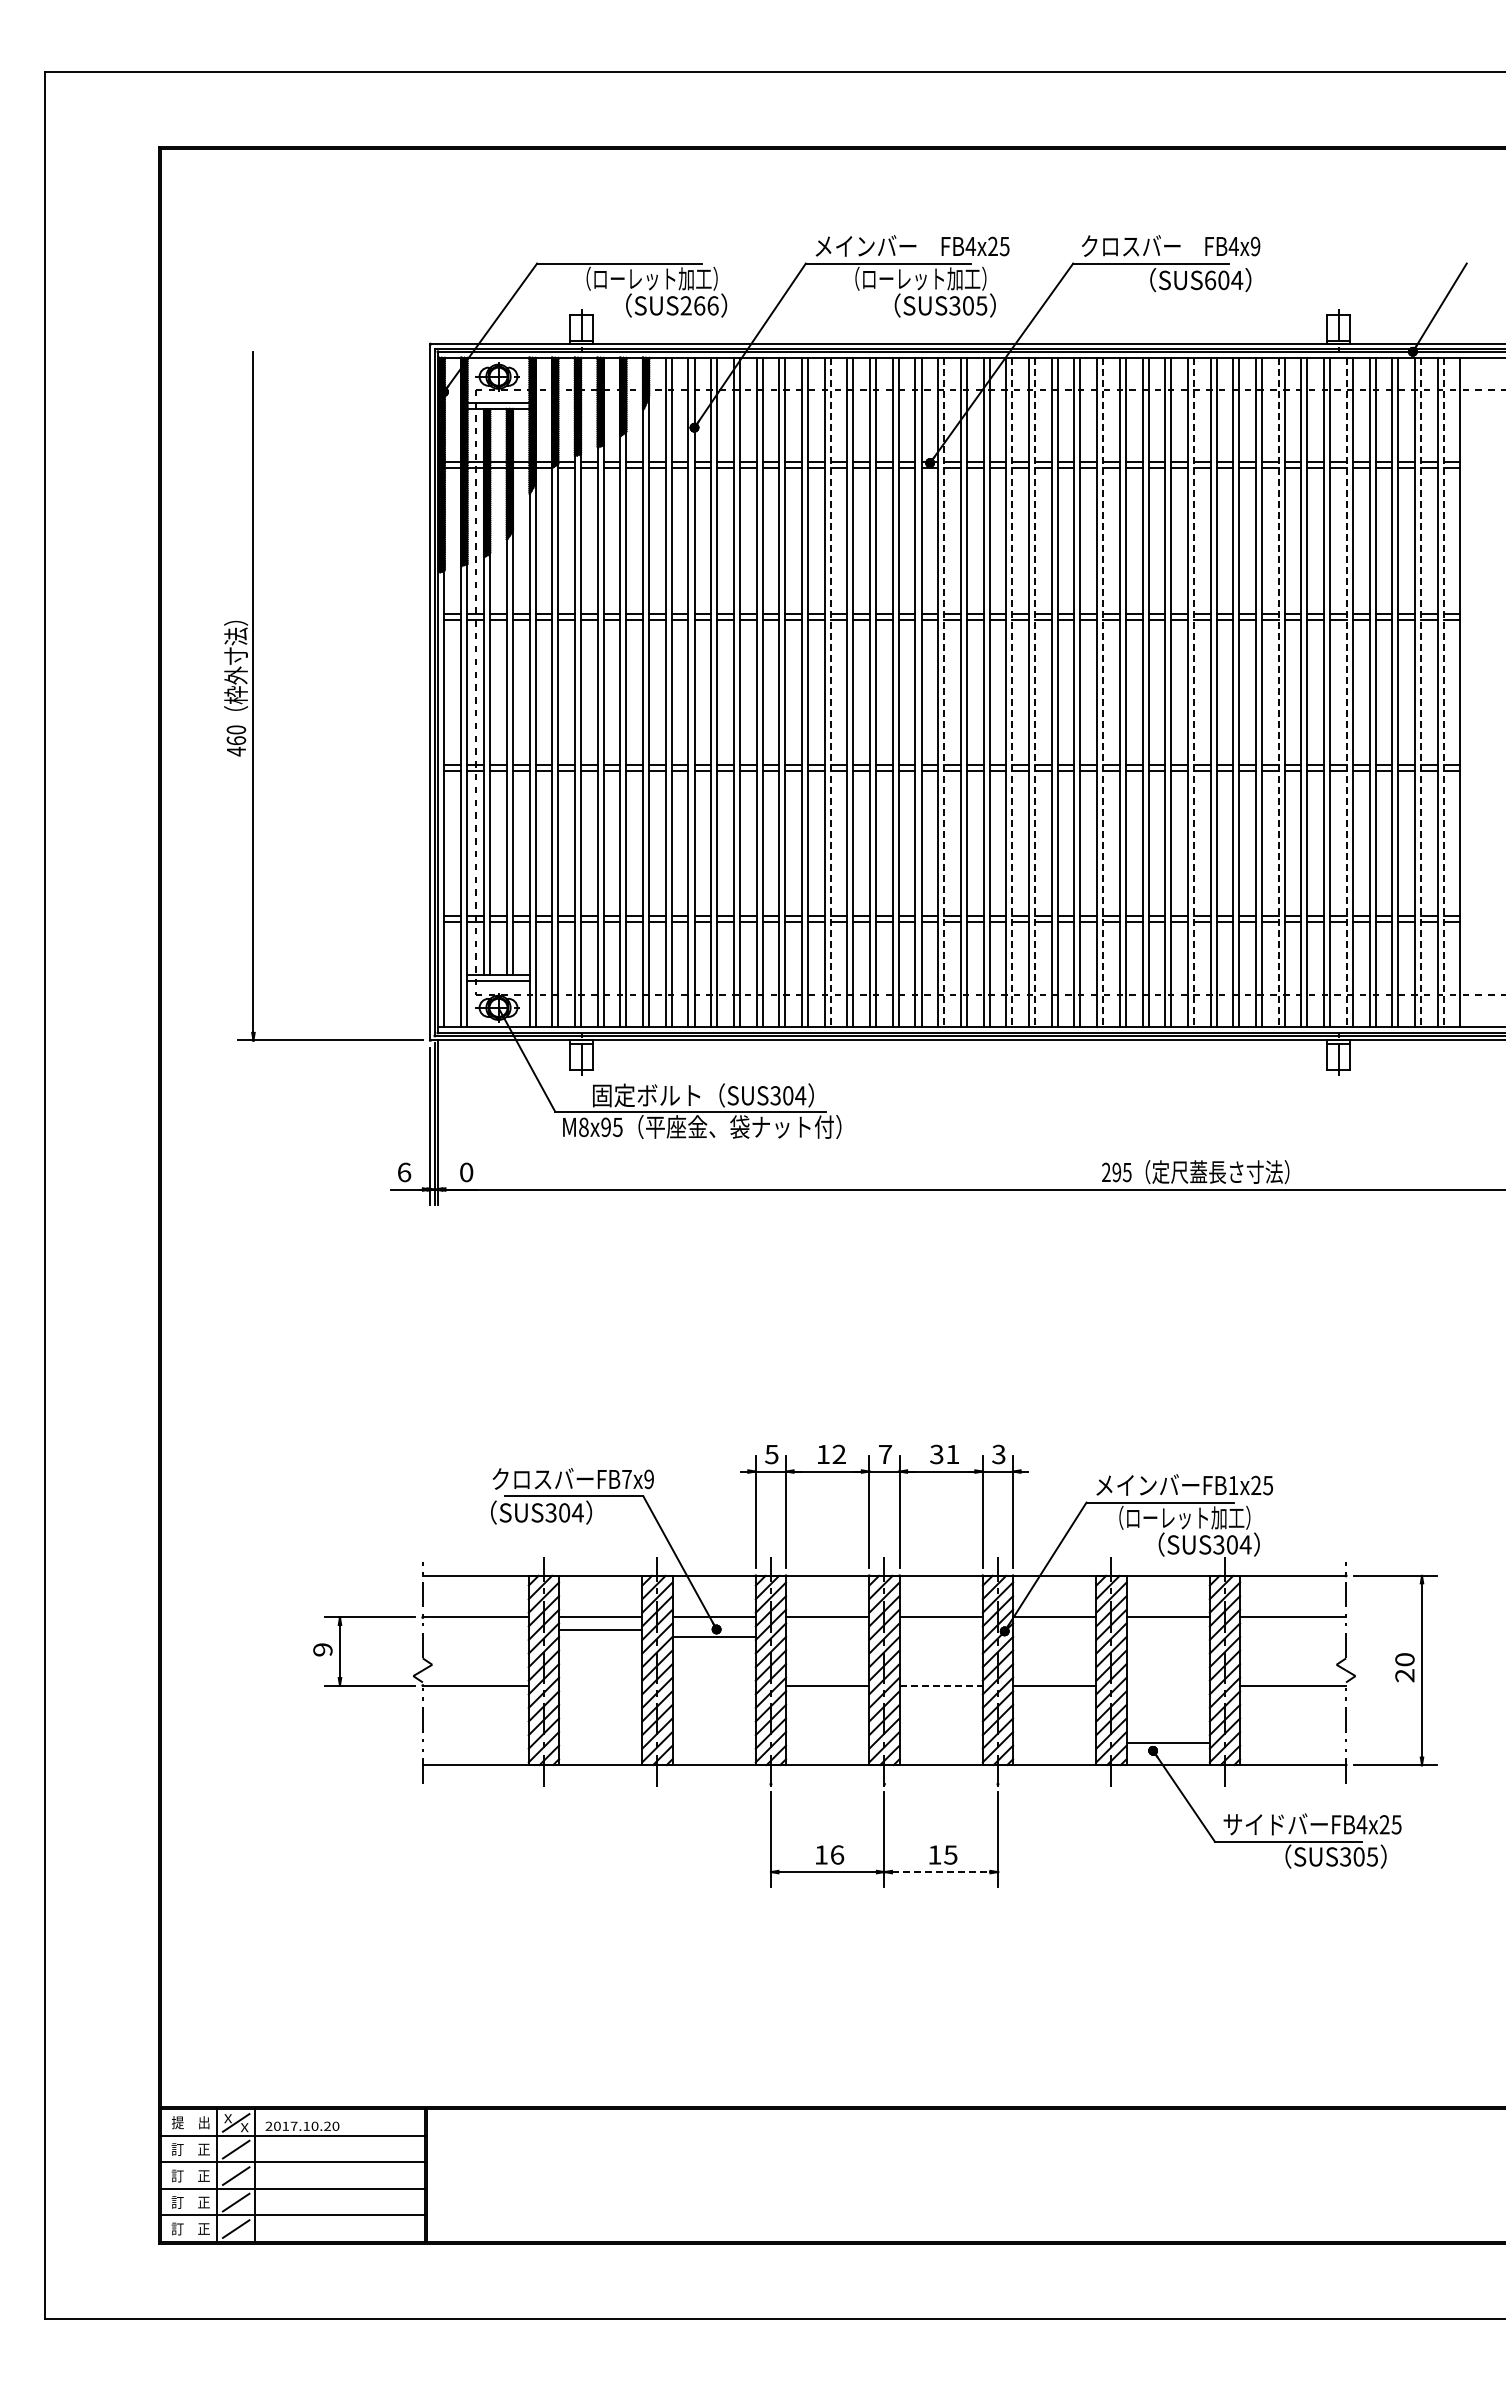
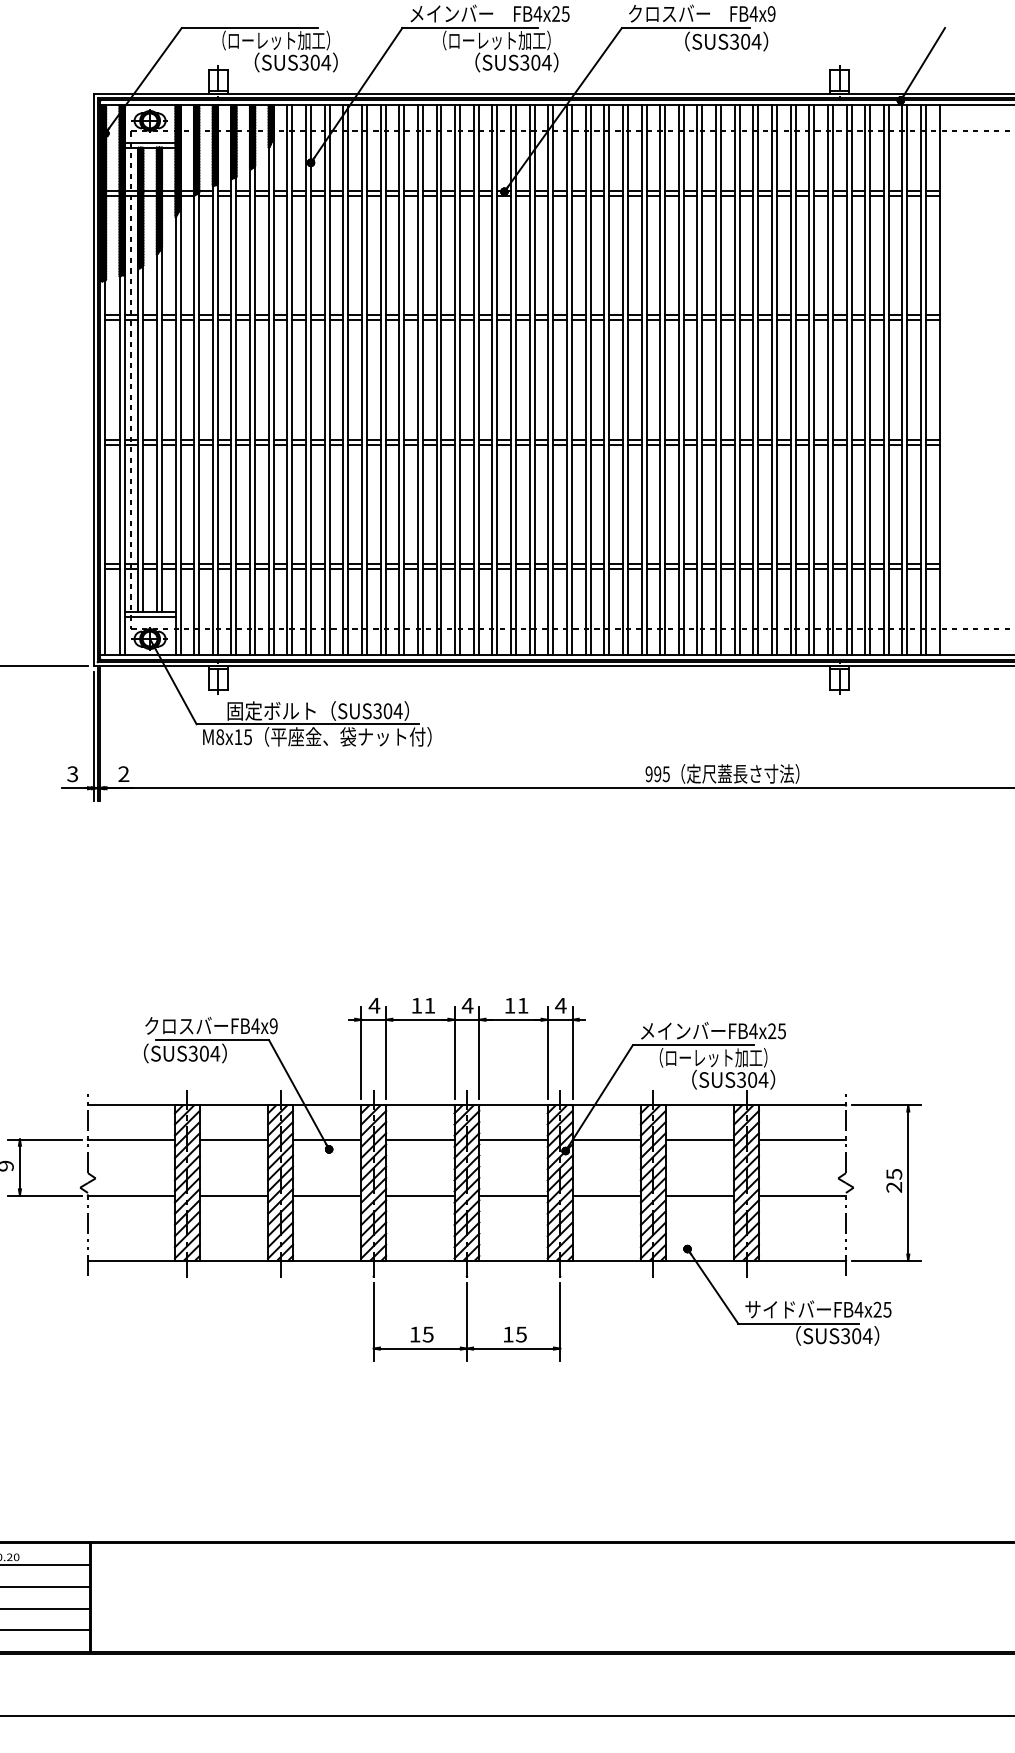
text: (1210, 280) -> (734, 41), SUS604 -> SUS304
text: (699, 305) -> (315, 62), SUS266 -> SUS304
text: (981, 305) -> (546, 62), SUS305 -> SUS304
line: (830, 692) -> (422, 380), dashed -> solid
line: (944, 692) -> (516, 380), dashed -> solid
line: (1012, 692) -> (572, 380), dashed -> solid
line: (1035, 692) -> (590, 380), dashed -> solid
line: (1103, 692) -> (646, 380), dashed -> solid
line: (1193, 692) -> (720, 380), dashed -> solid
line: (1278, 692) -> (790, 380), dashed -> solid
line: (1346, 692) -> (846, 380), dashed -> solid
line: (1420, 692) -> (907, 380), dashed -> solid
line: (1443, 692) -> (925, 380), dashed -> solid
text: (605, 1127) -> (237, 737), M8x95 -> M8x15
text: (404, 1172) -> (72, 774), 6 -> 3
text: (466, 1172) -> (123, 774), 0 -> 2
text: (1106, 1172) -> (649, 774), 295 -> 995
text: (838, 1453) -> (429, 1004), 12 -> 11
text: (771, 1454) -> (374, 1005), 5 -> 4
text: (885, 1454) -> (467, 1005), 7 -> 4
text: (936, 1454) -> (509, 1005), 31 -> 11
text: (998, 1454) -> (560, 1005), 3 -> 4
text: (626, 1479) -> (255, 1026), FB7x9 -> FB4x9
text: (1233, 1485) -> (753, 1031), FB1x25 -> FB4x25
line: (600, 1629) -> (233, 1195), moved
line: (713, 1636) -> (326, 1195), moved
text: (1404, 1659) -> (893, 1174), 20 -> 25
line: (941, 1685) -> (513, 1195), dashed -> solid
line: (1167, 1742) -> (699, 1195), moved
text: (837, 1854) -> (428, 1334), 16 -> 15
text: (1372, 1856) -> (867, 1335), SUS305 -> SUS304
line: (941, 1872) -> (513, 1348), dashed -> solid

